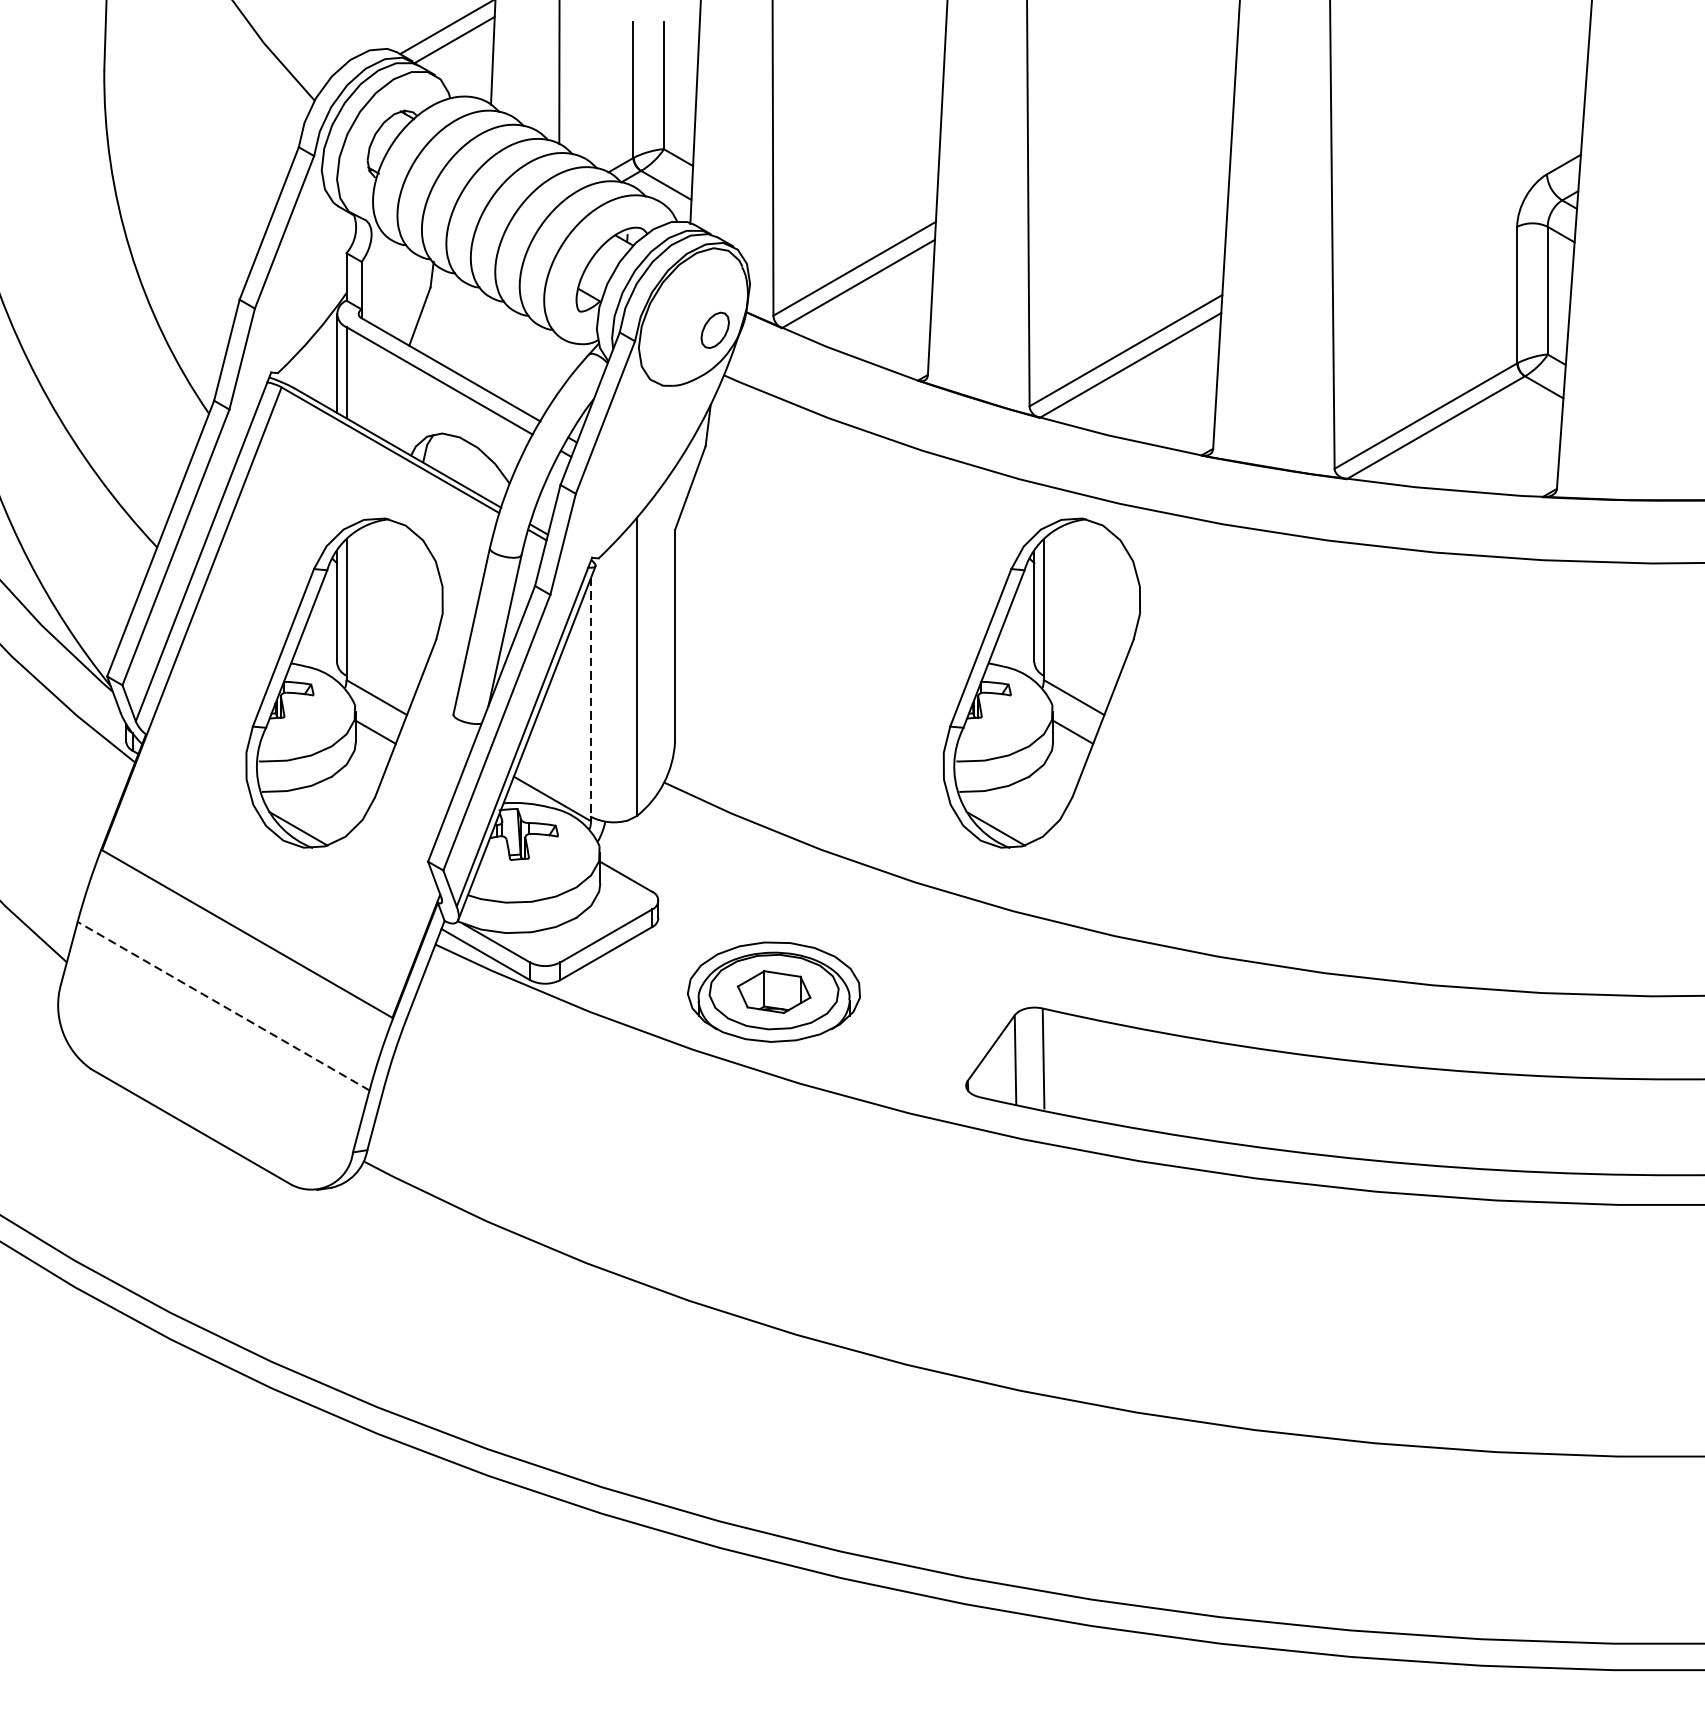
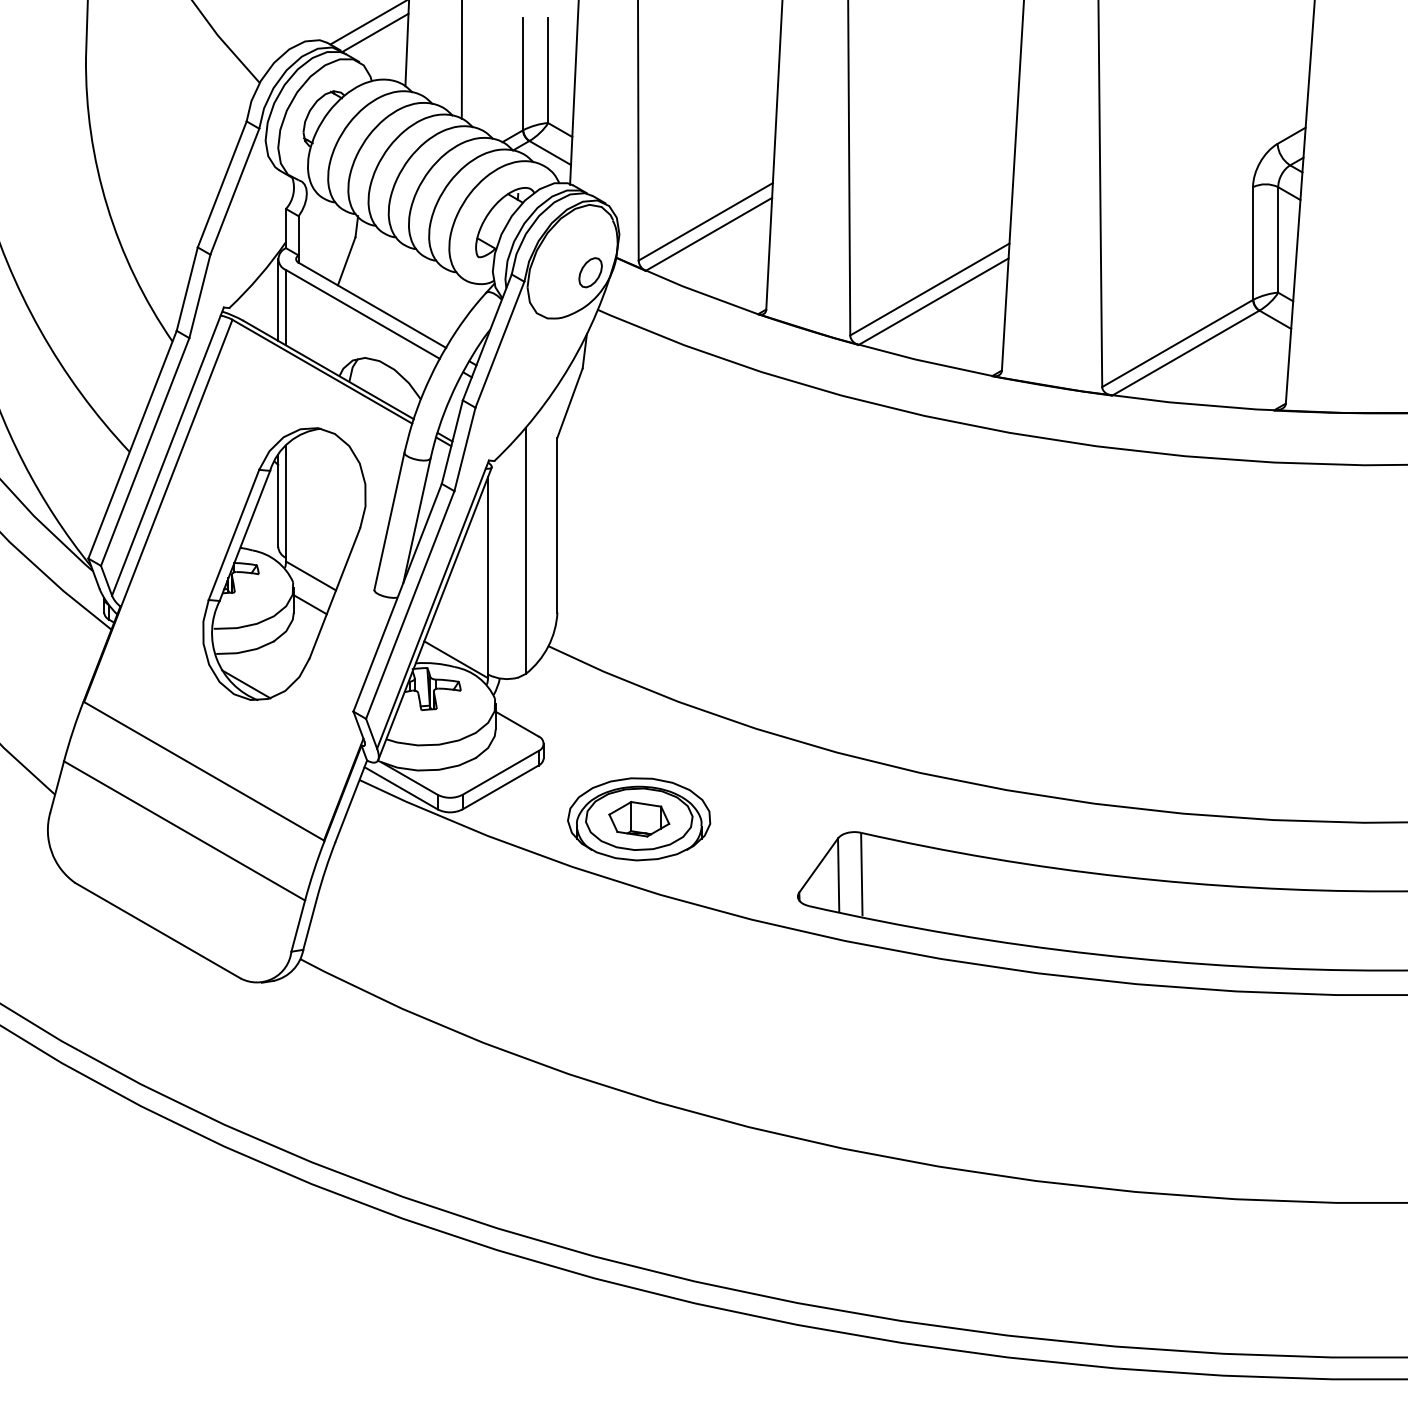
part: (1041, 683) -> (860, 564), removed
line: (591, 696) -> (488, 575), dashed -> solid
line: (223, 1005) -> (184, 830), dashed -> solid

